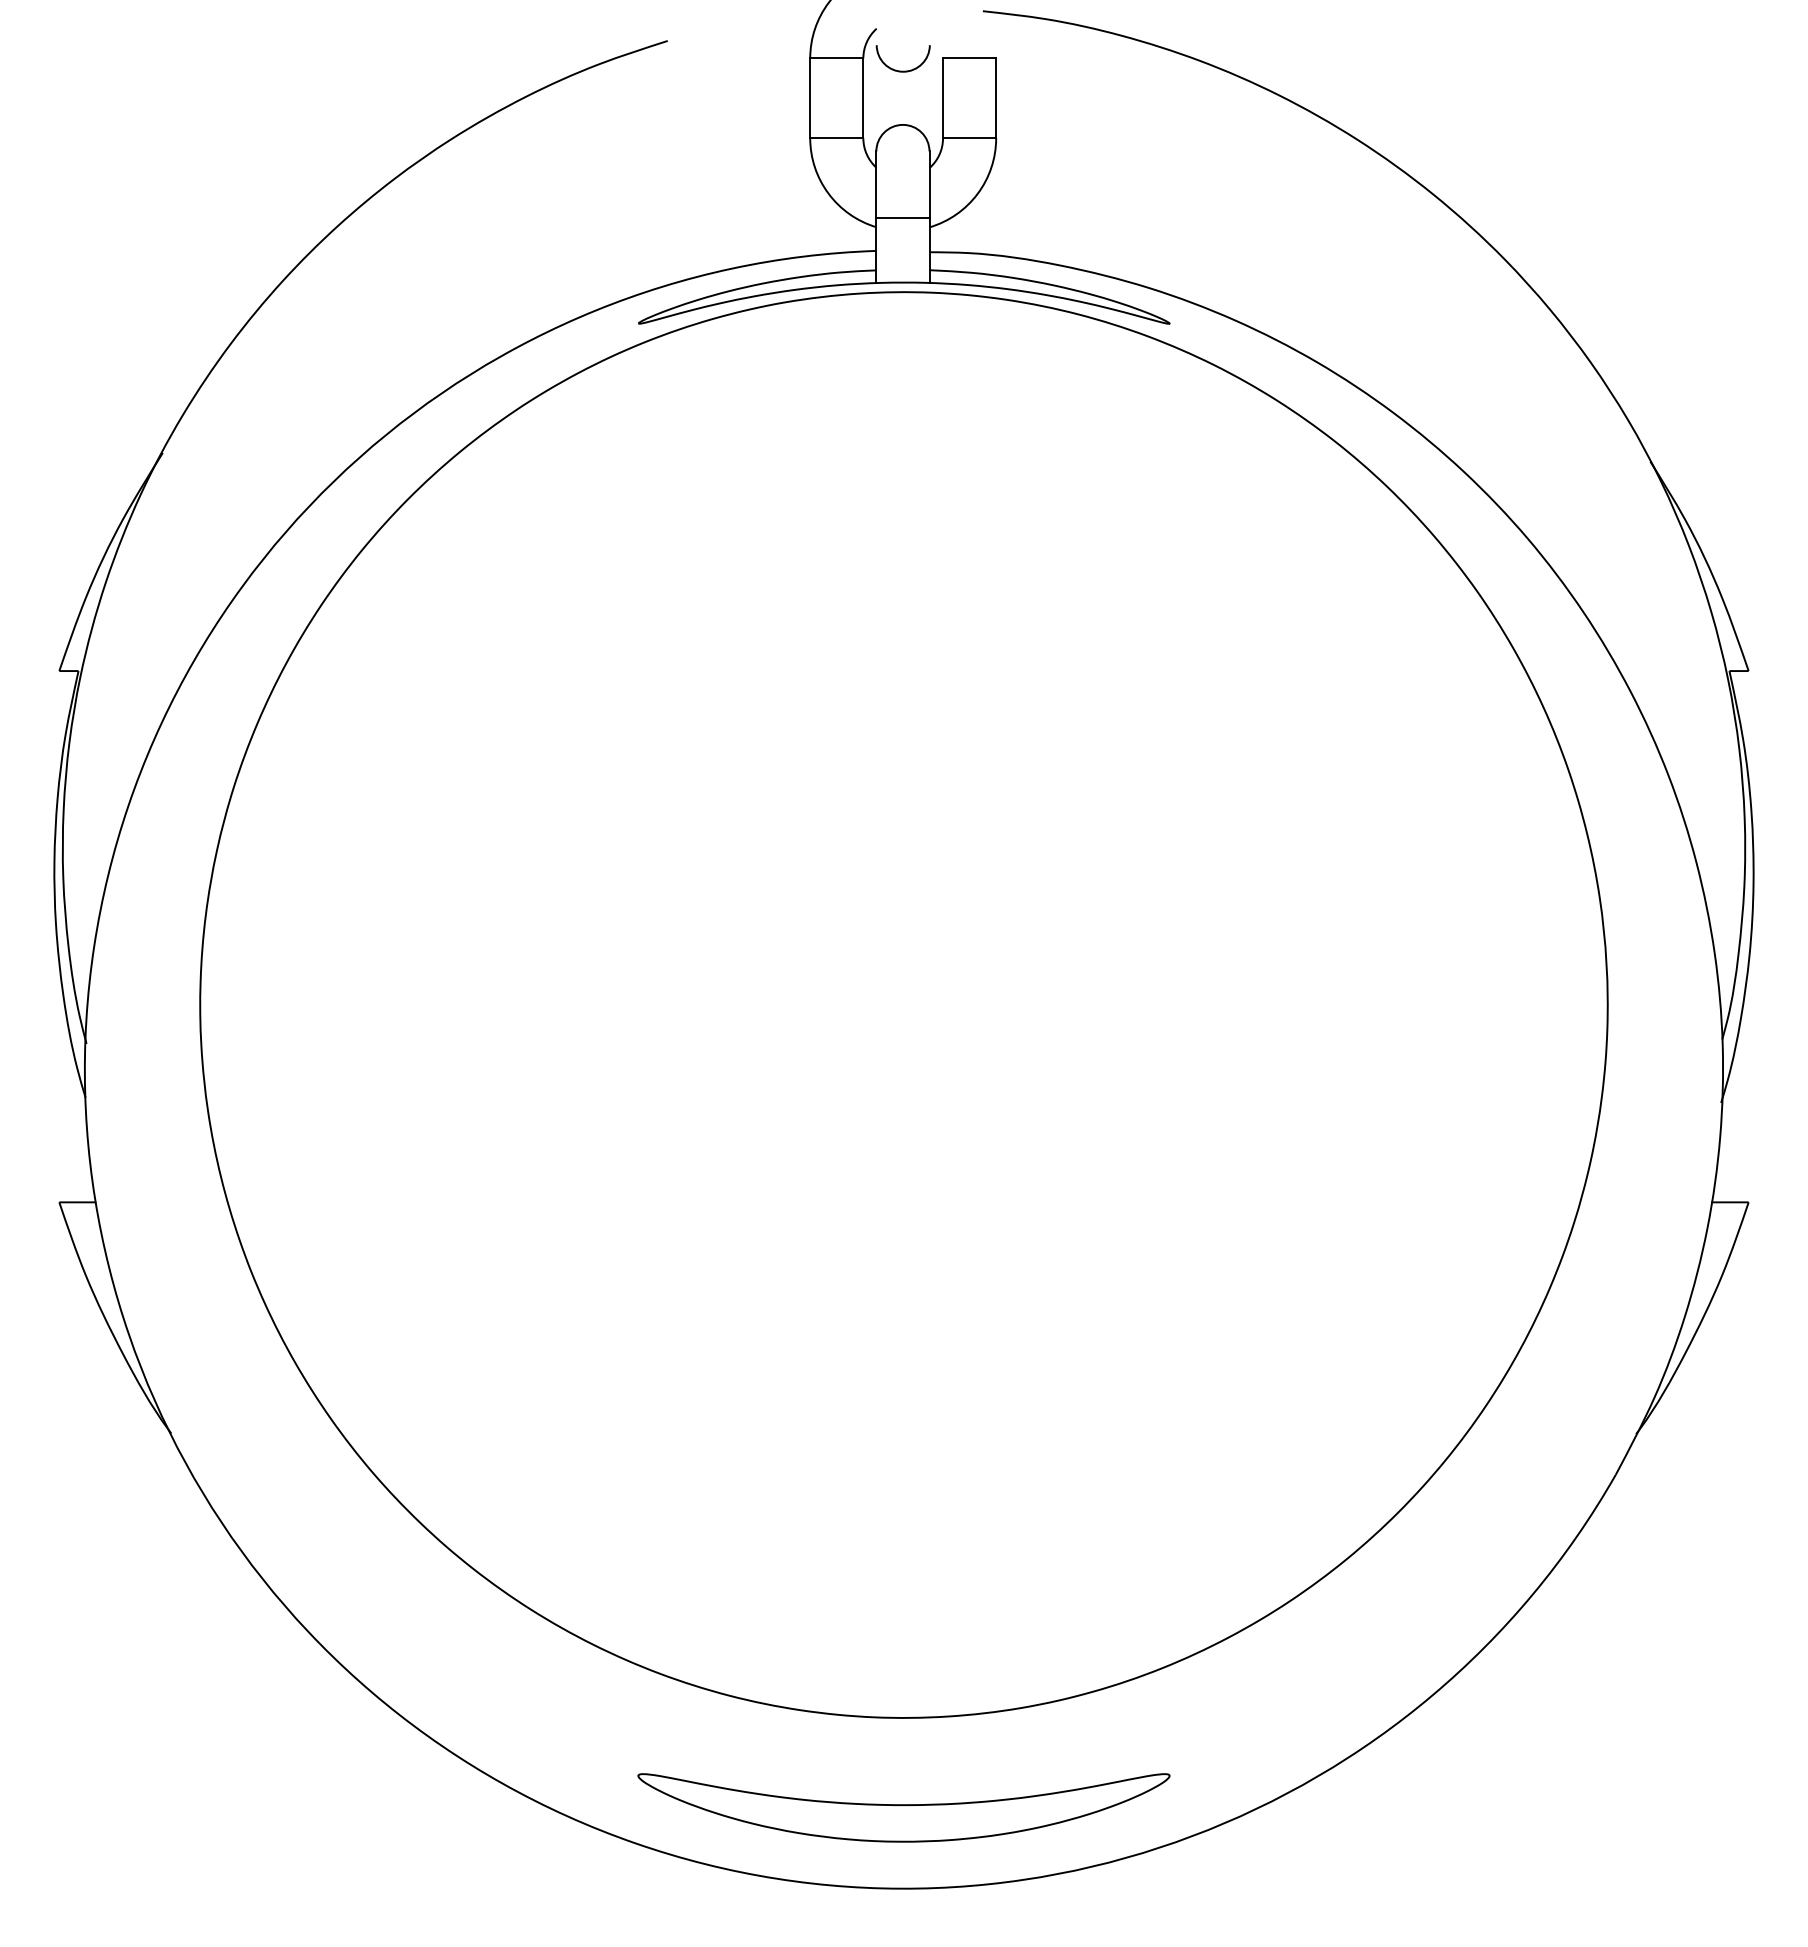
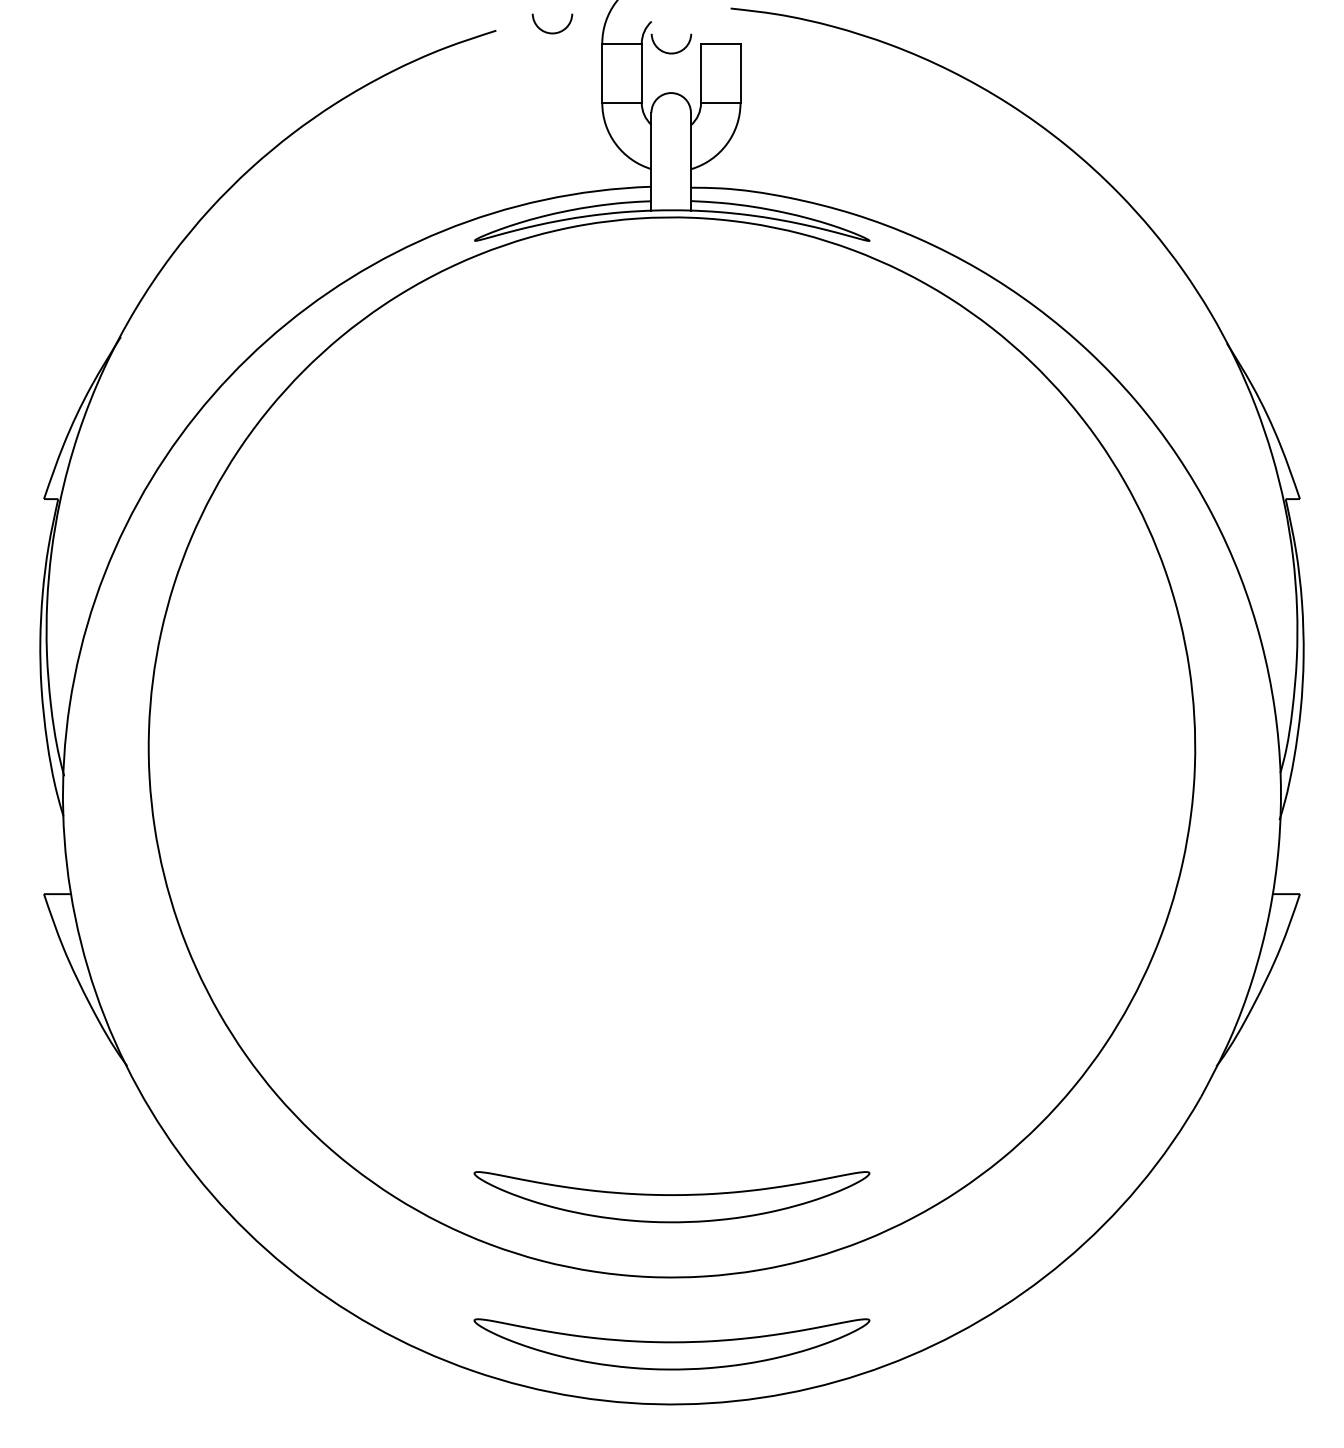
arc: (742, 43) -> (551, 32), added
line: (902, 217) -> (670, 161), removed
part: (903, 1609) -> (671, 1196), added

